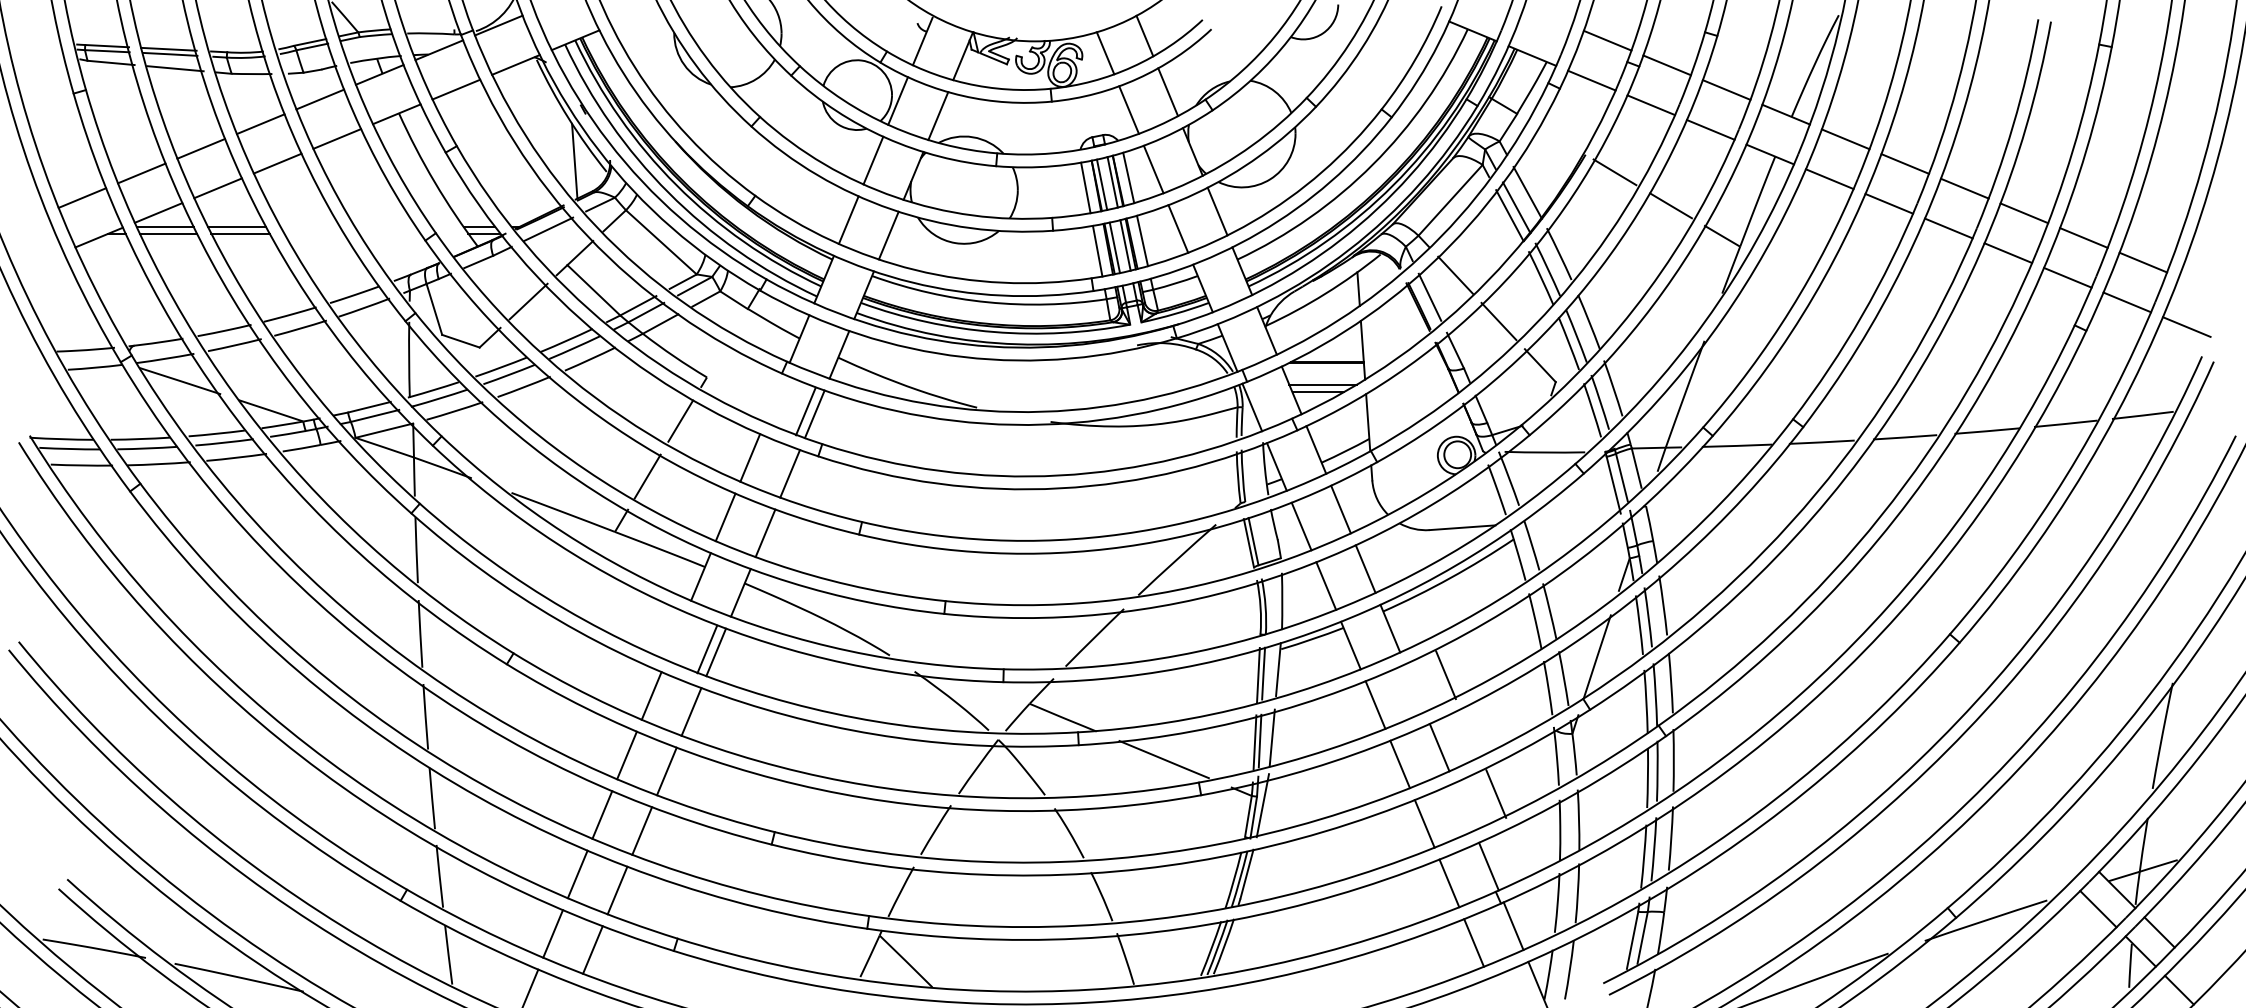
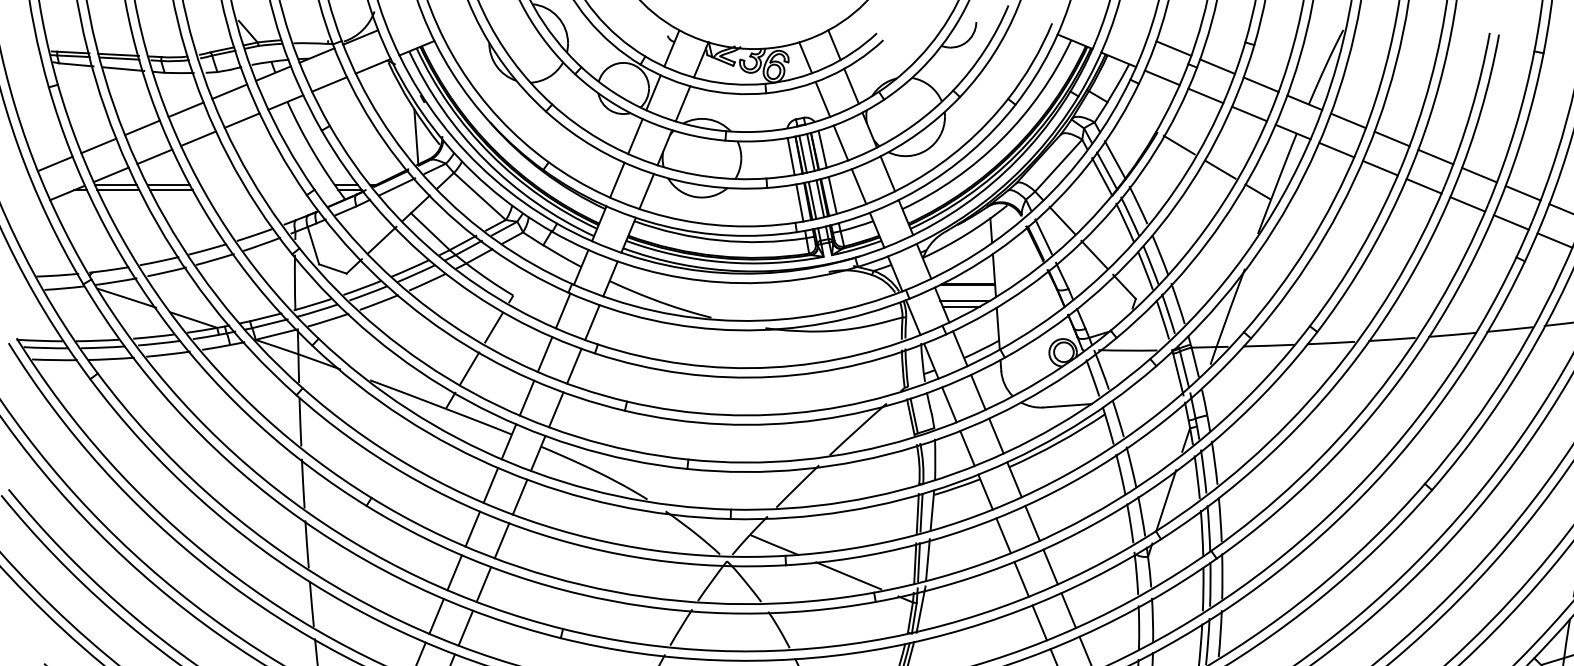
line: (805, 411) -> (562, 310), moved
line: (707, 649) -> (490, 485), moved
line: (1445, 675) -> (1032, 523), moved
line: (1496, 793) -> (1068, 610), moved

